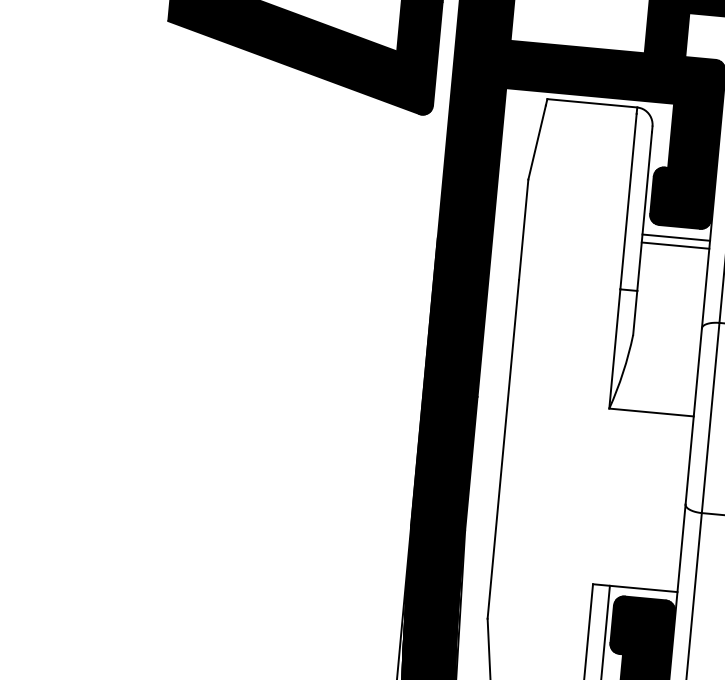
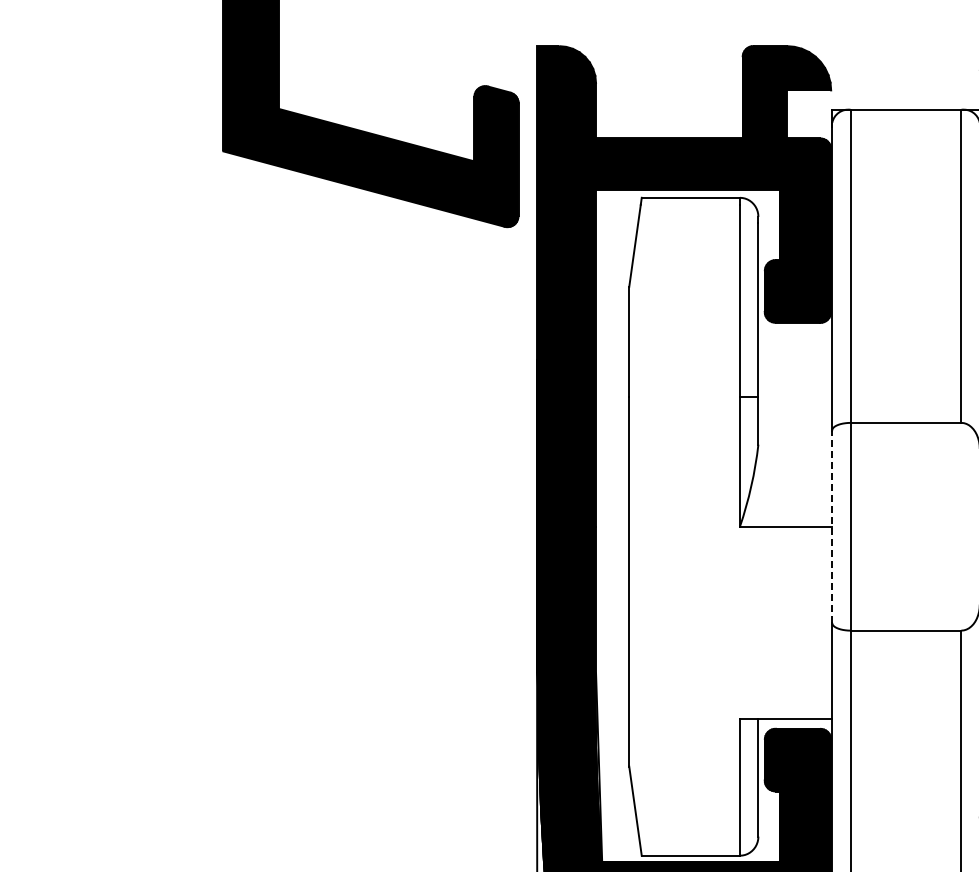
line: (676, 237) -> (795, 334), removed
line: (675, 245) -> (795, 343), removed
line: (694, 416) -> (832, 526), solid -> dashed

